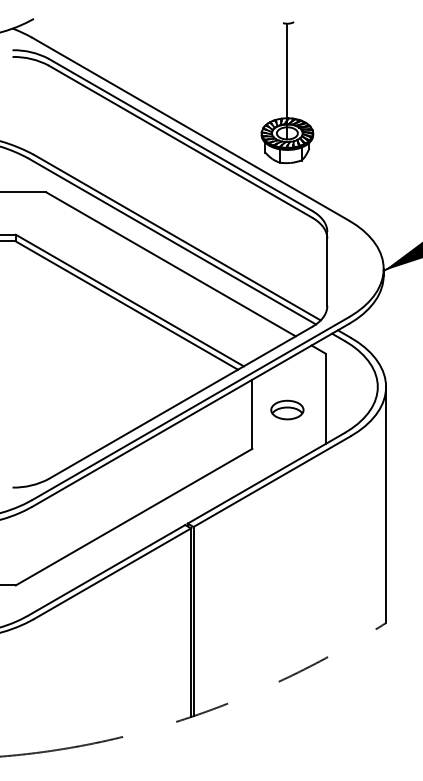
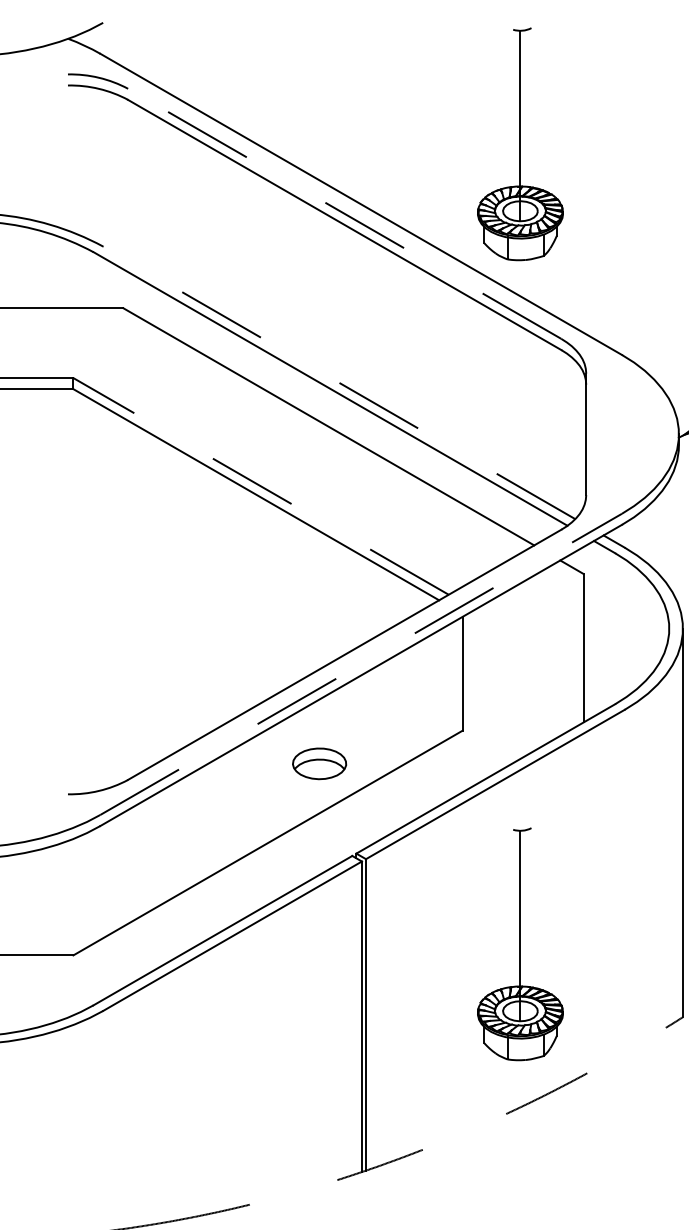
line: (180, 134) -> (344, 213), solid -> dashed
line: (177, 237) -> (339, 382), solid -> dashed
line: (129, 300) -> (260, 486), solid -> dashed
line: (190, 408) -> (360, 664), solid -> dashed
part: (287, 409) -> (319, 762), moved
part: (287, 578) -> (520, 943), added

